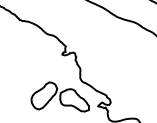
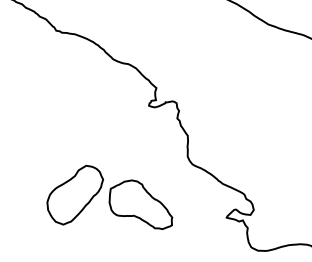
part: (59, 96) -> (108, 196), moved

